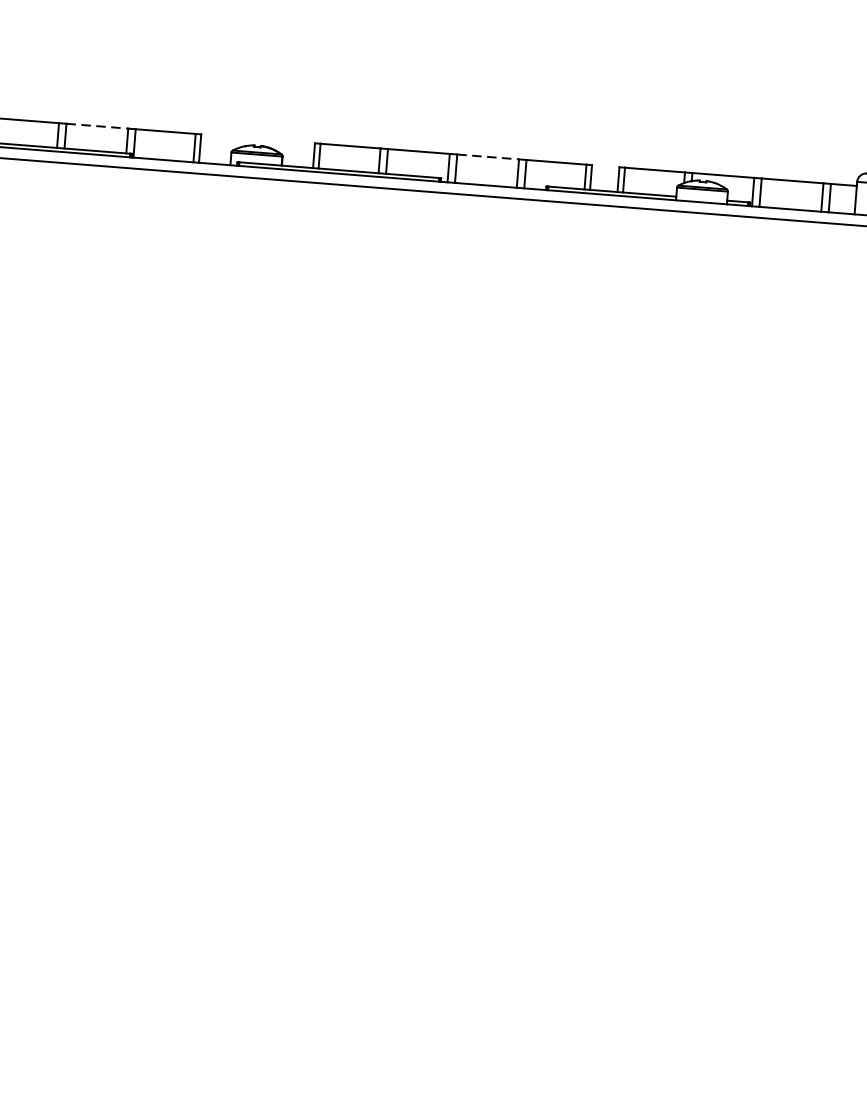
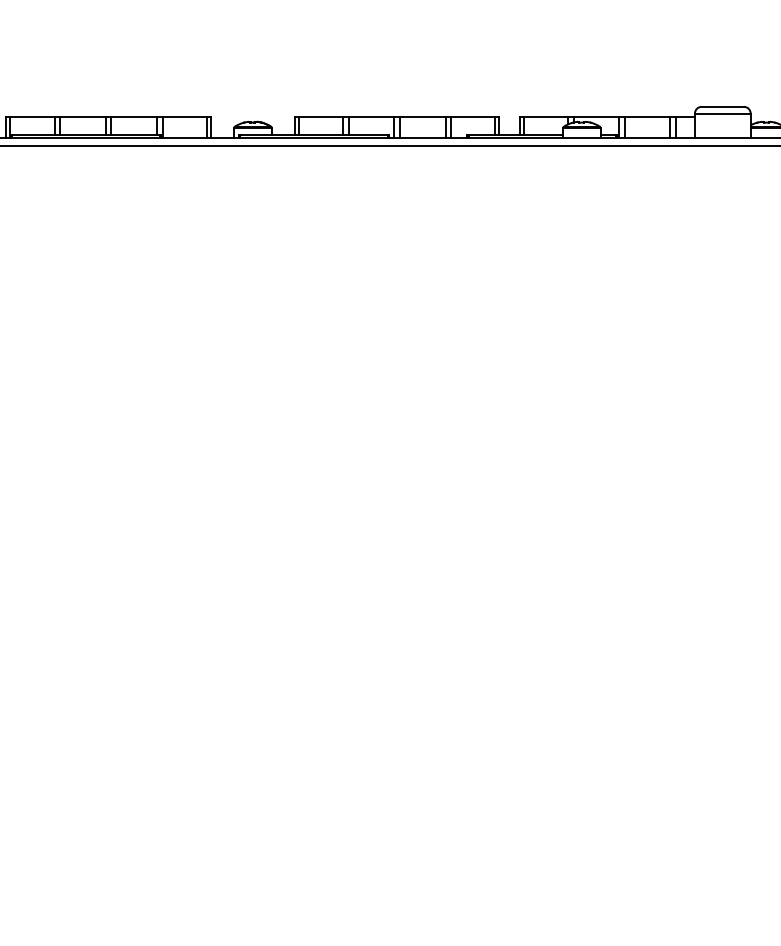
line: (97, 126) -> (134, 116), dashed -> solid
line: (487, 156) -> (422, 116), dashed -> solid

